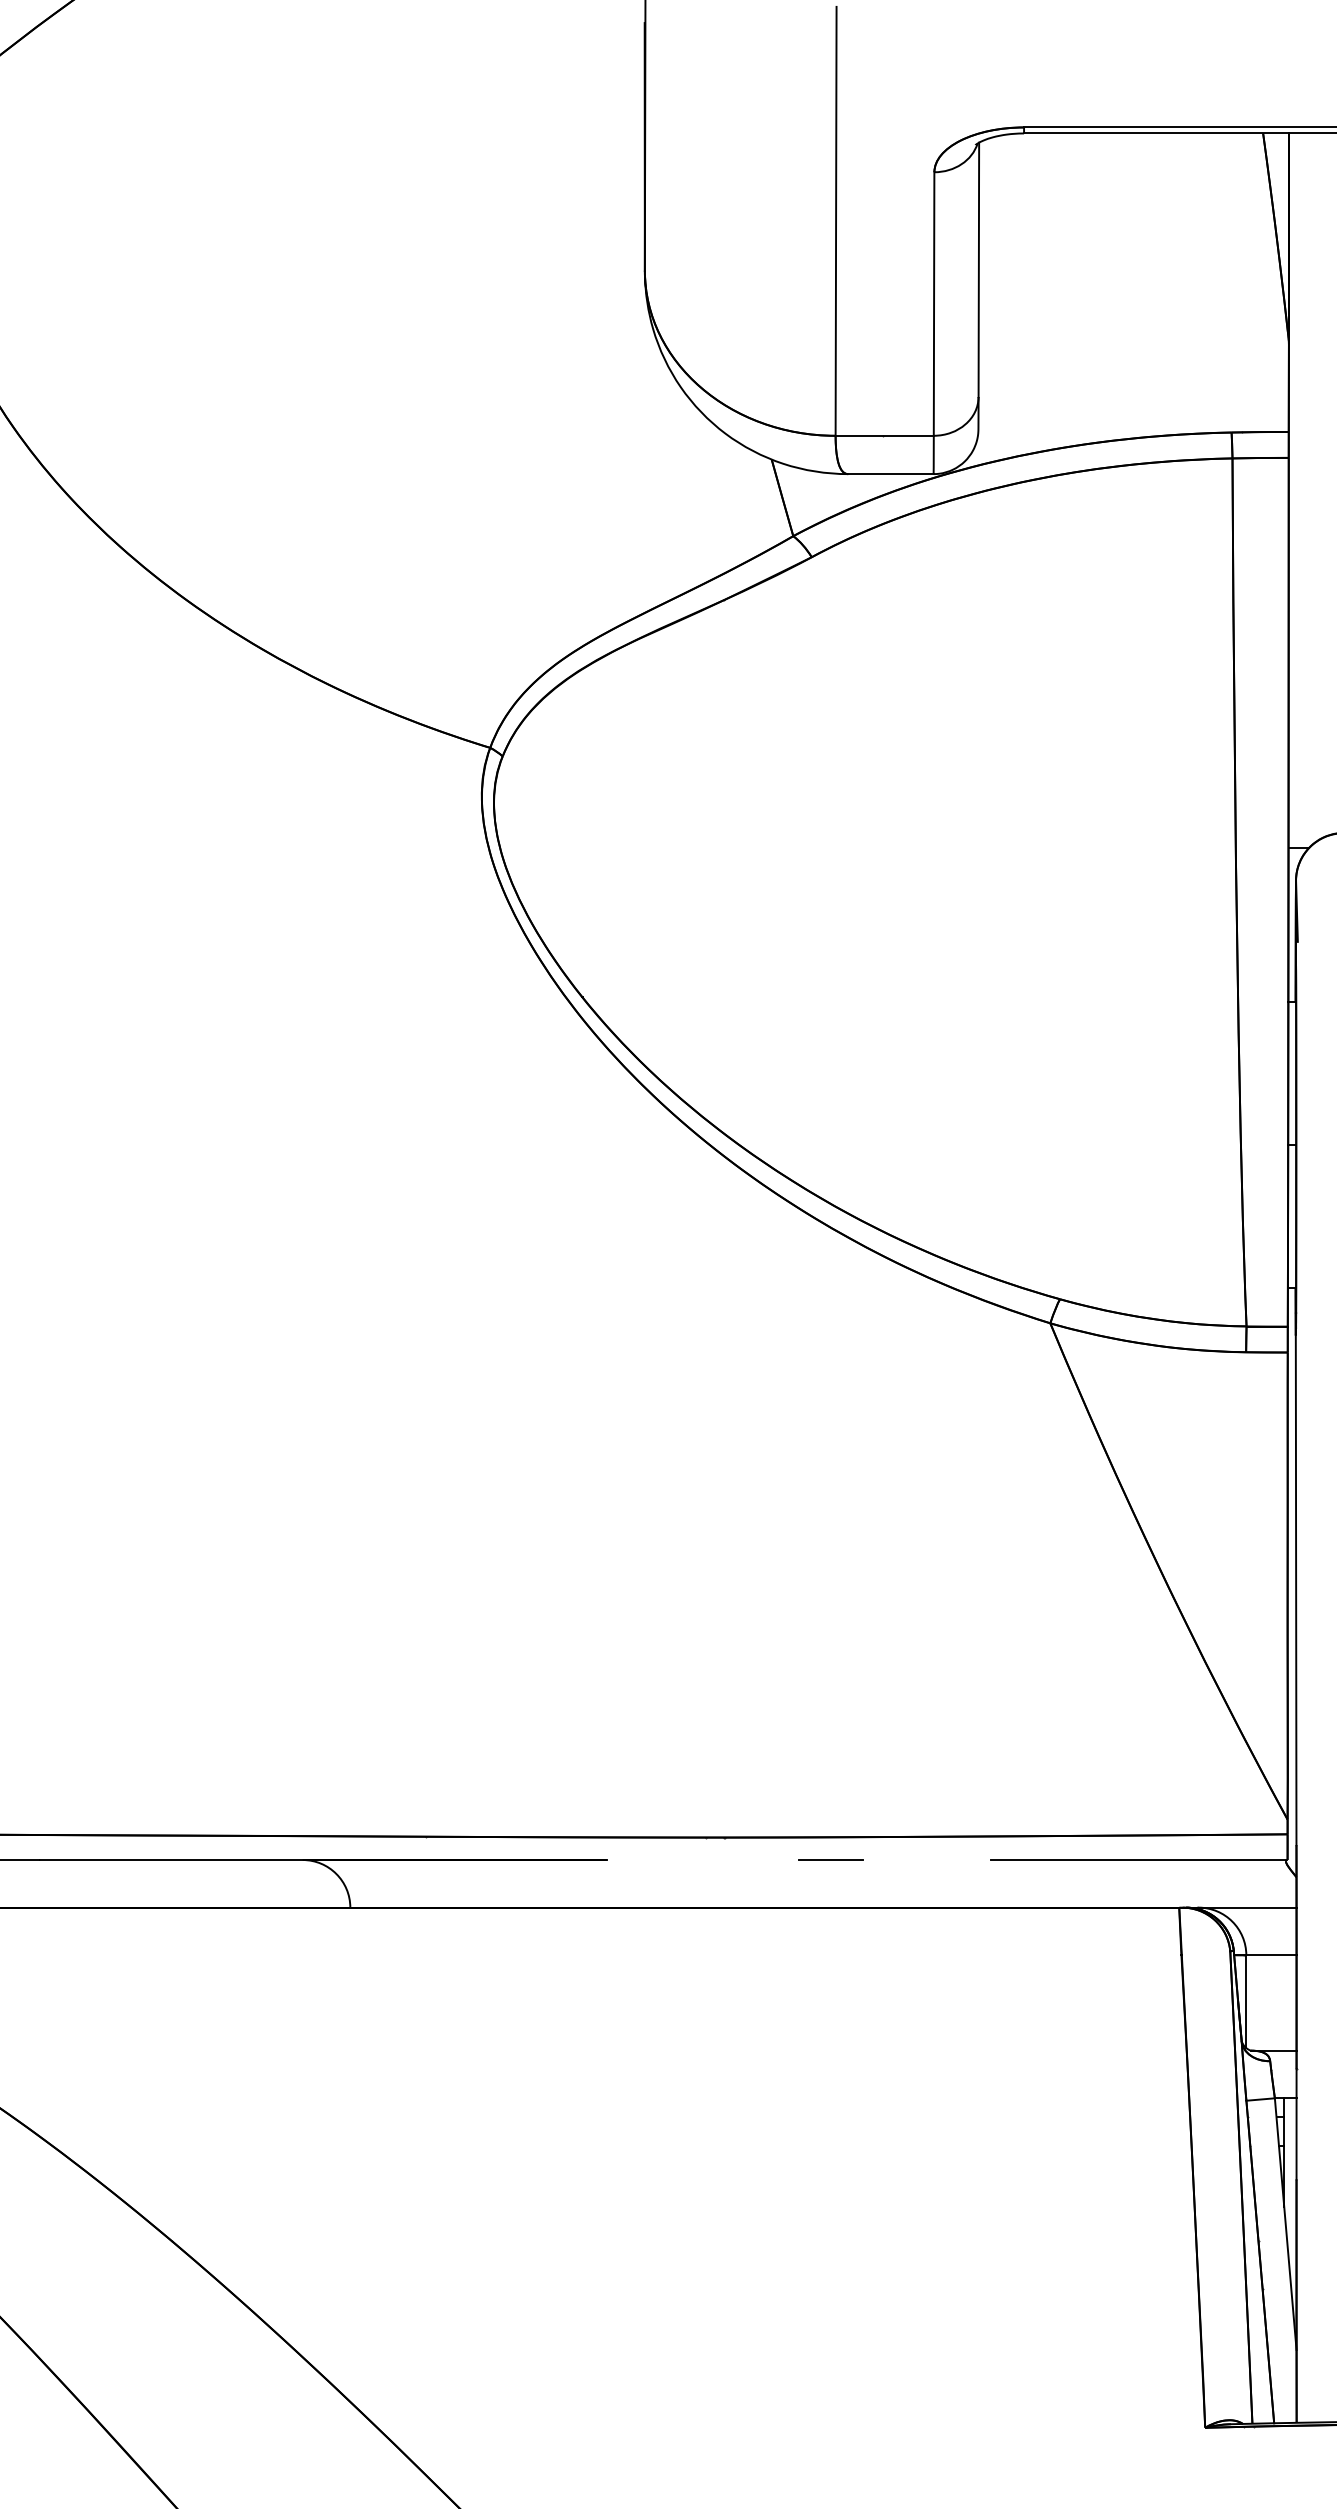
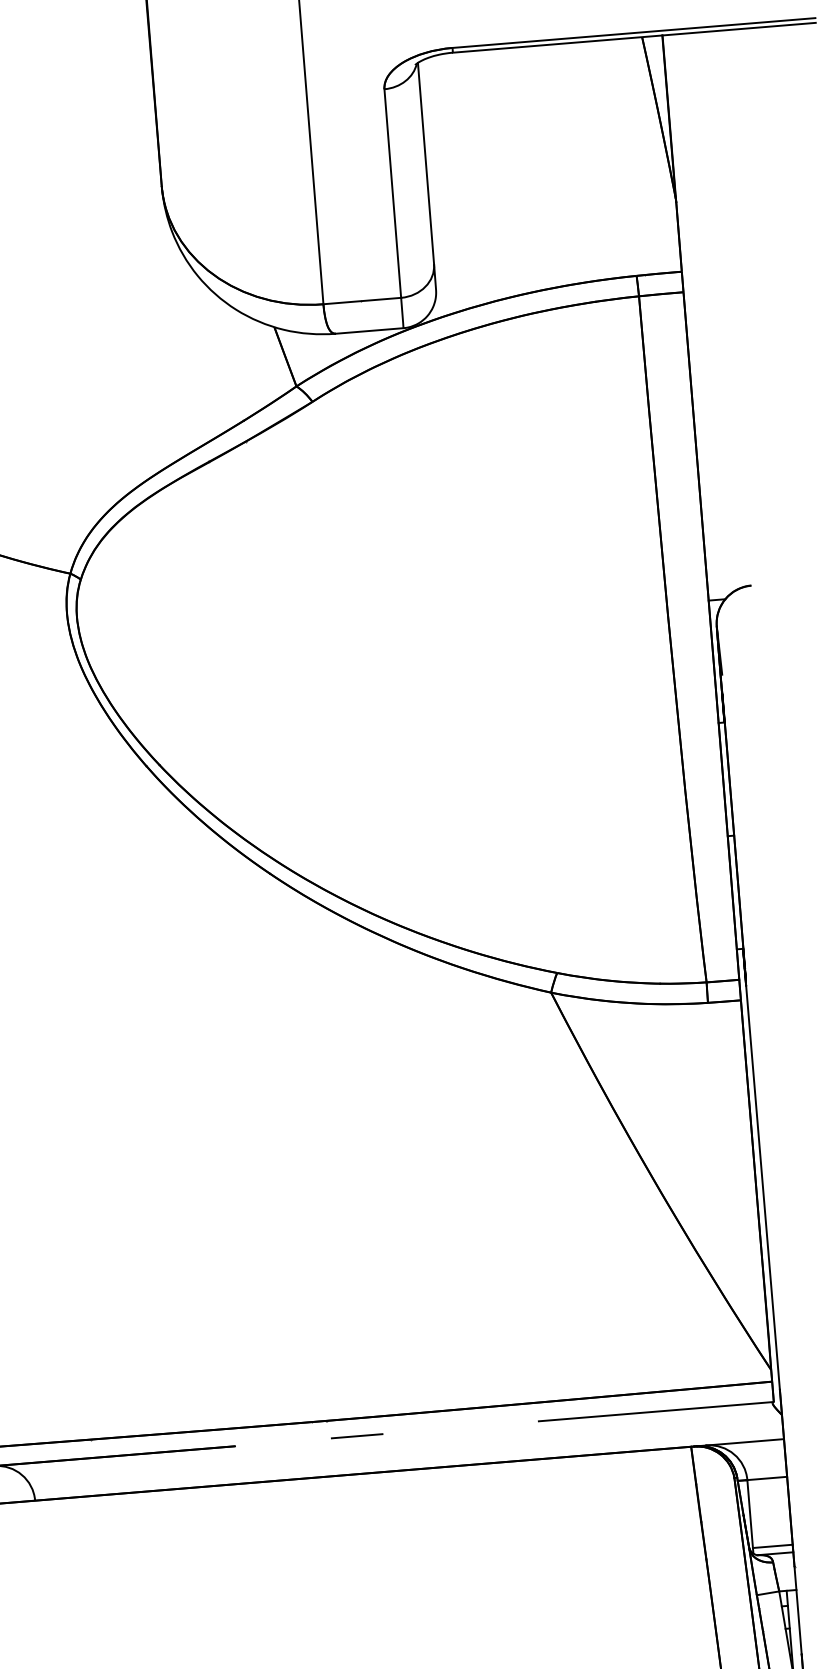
line: (830, 1859) -> (356, 1435), moved
line: (1271, 2041) -> (772, 1546), added

